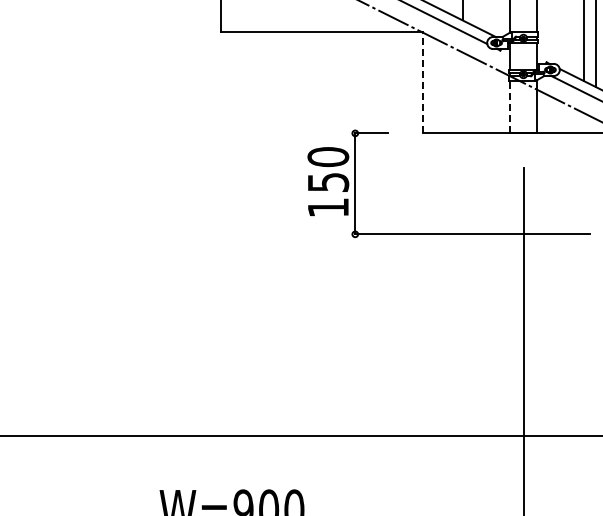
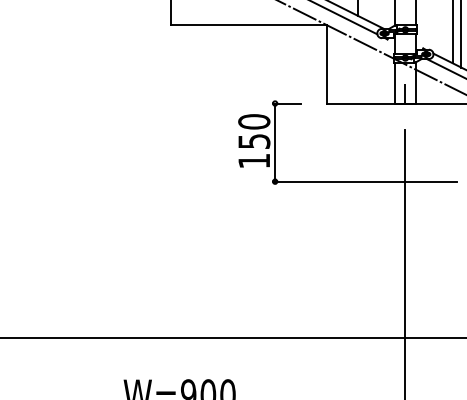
line: (422, 82) -> (327, 64), dashed -> solid
line: (509, 106) -> (394, 82), dashed -> solid
line: (523, 120) -> (405, 93), added

